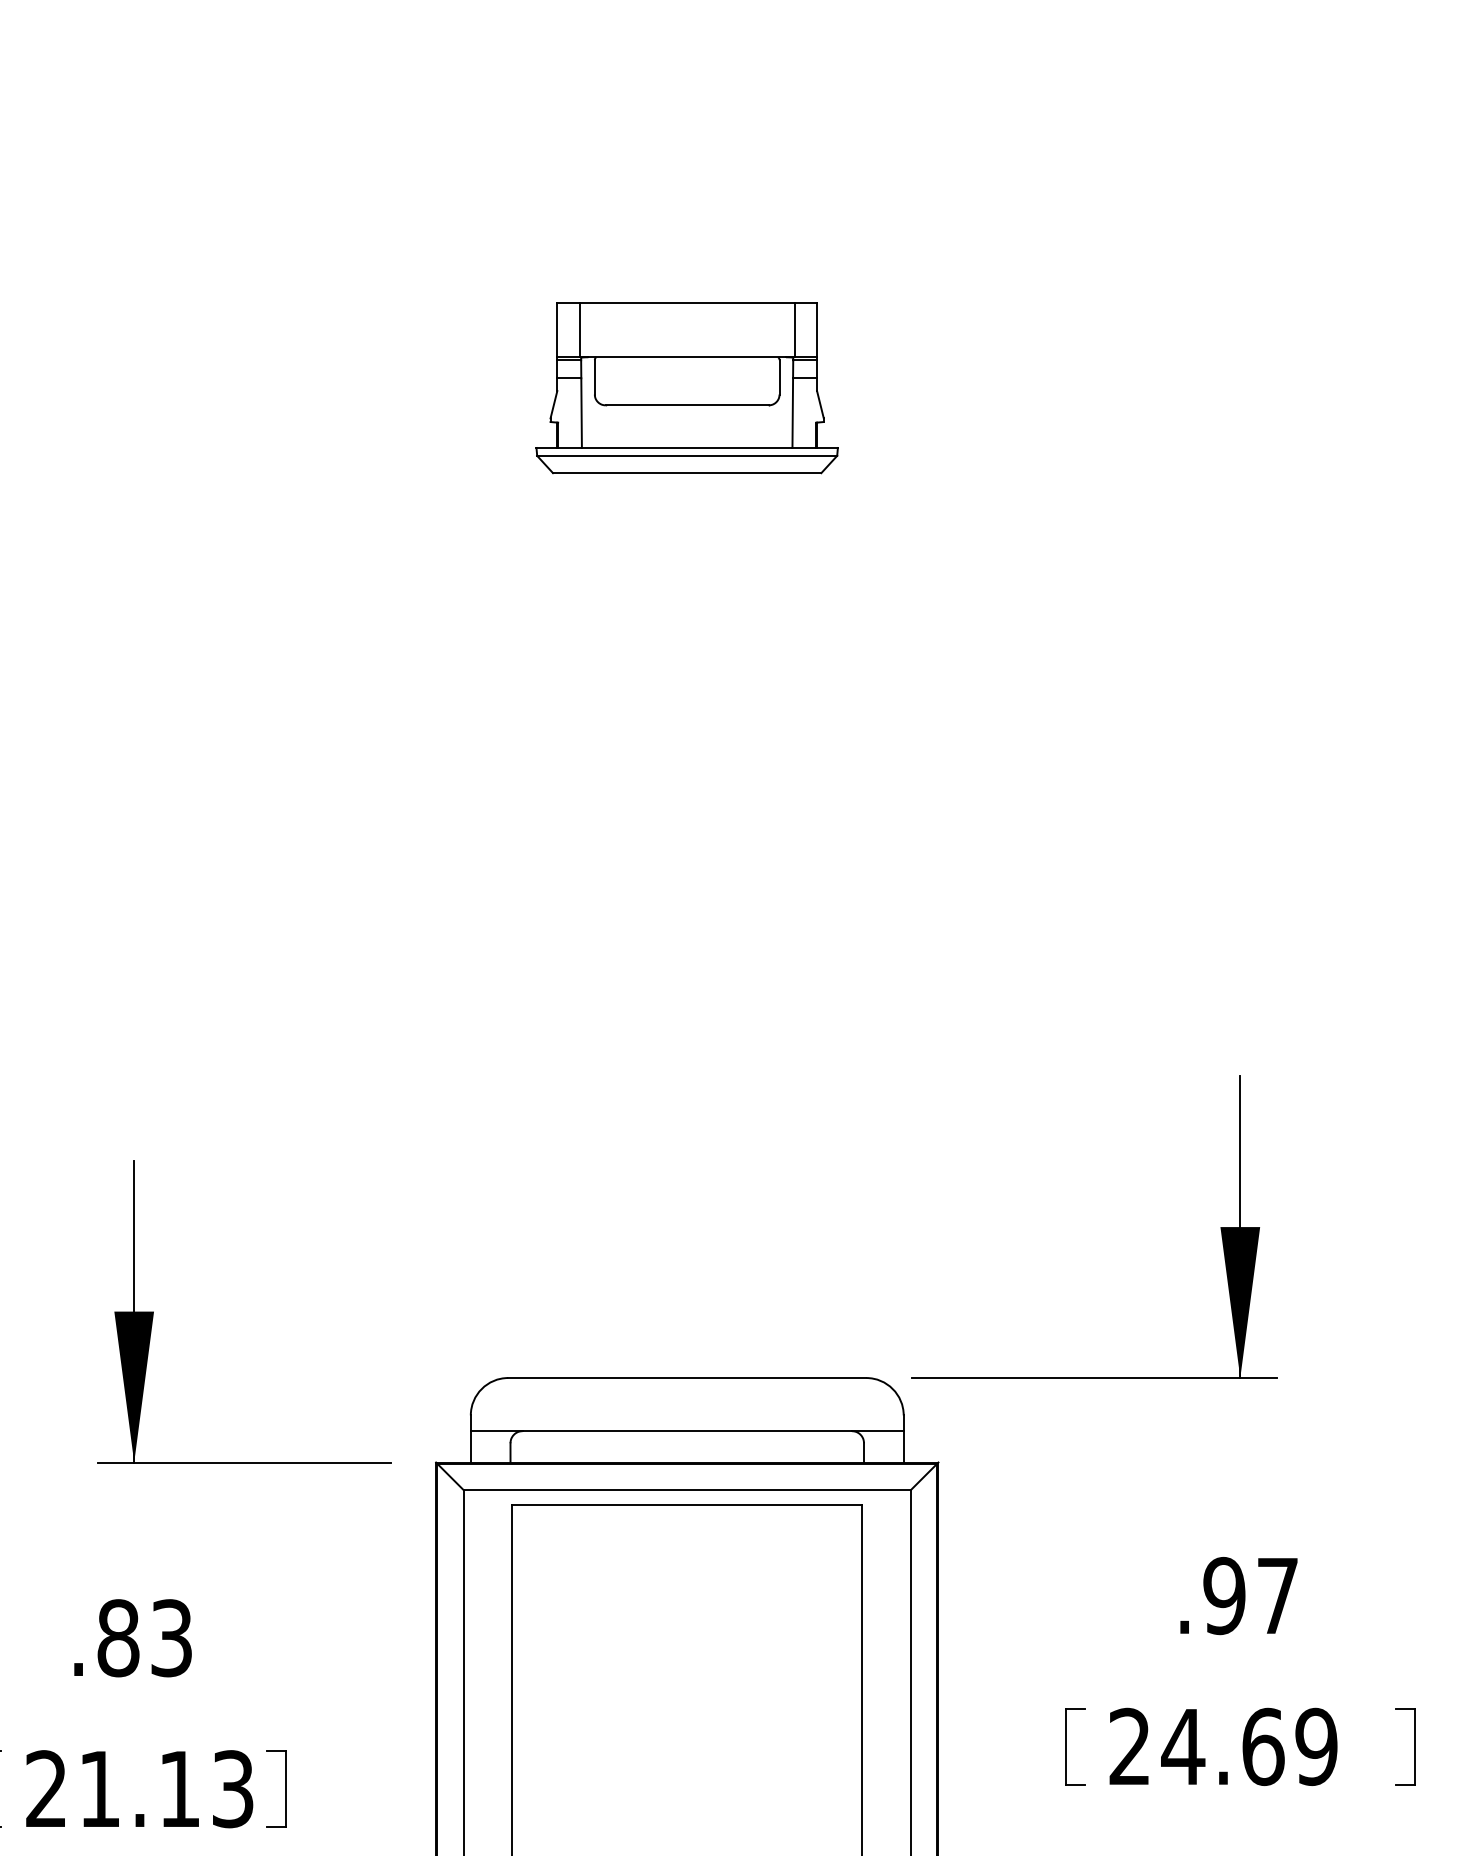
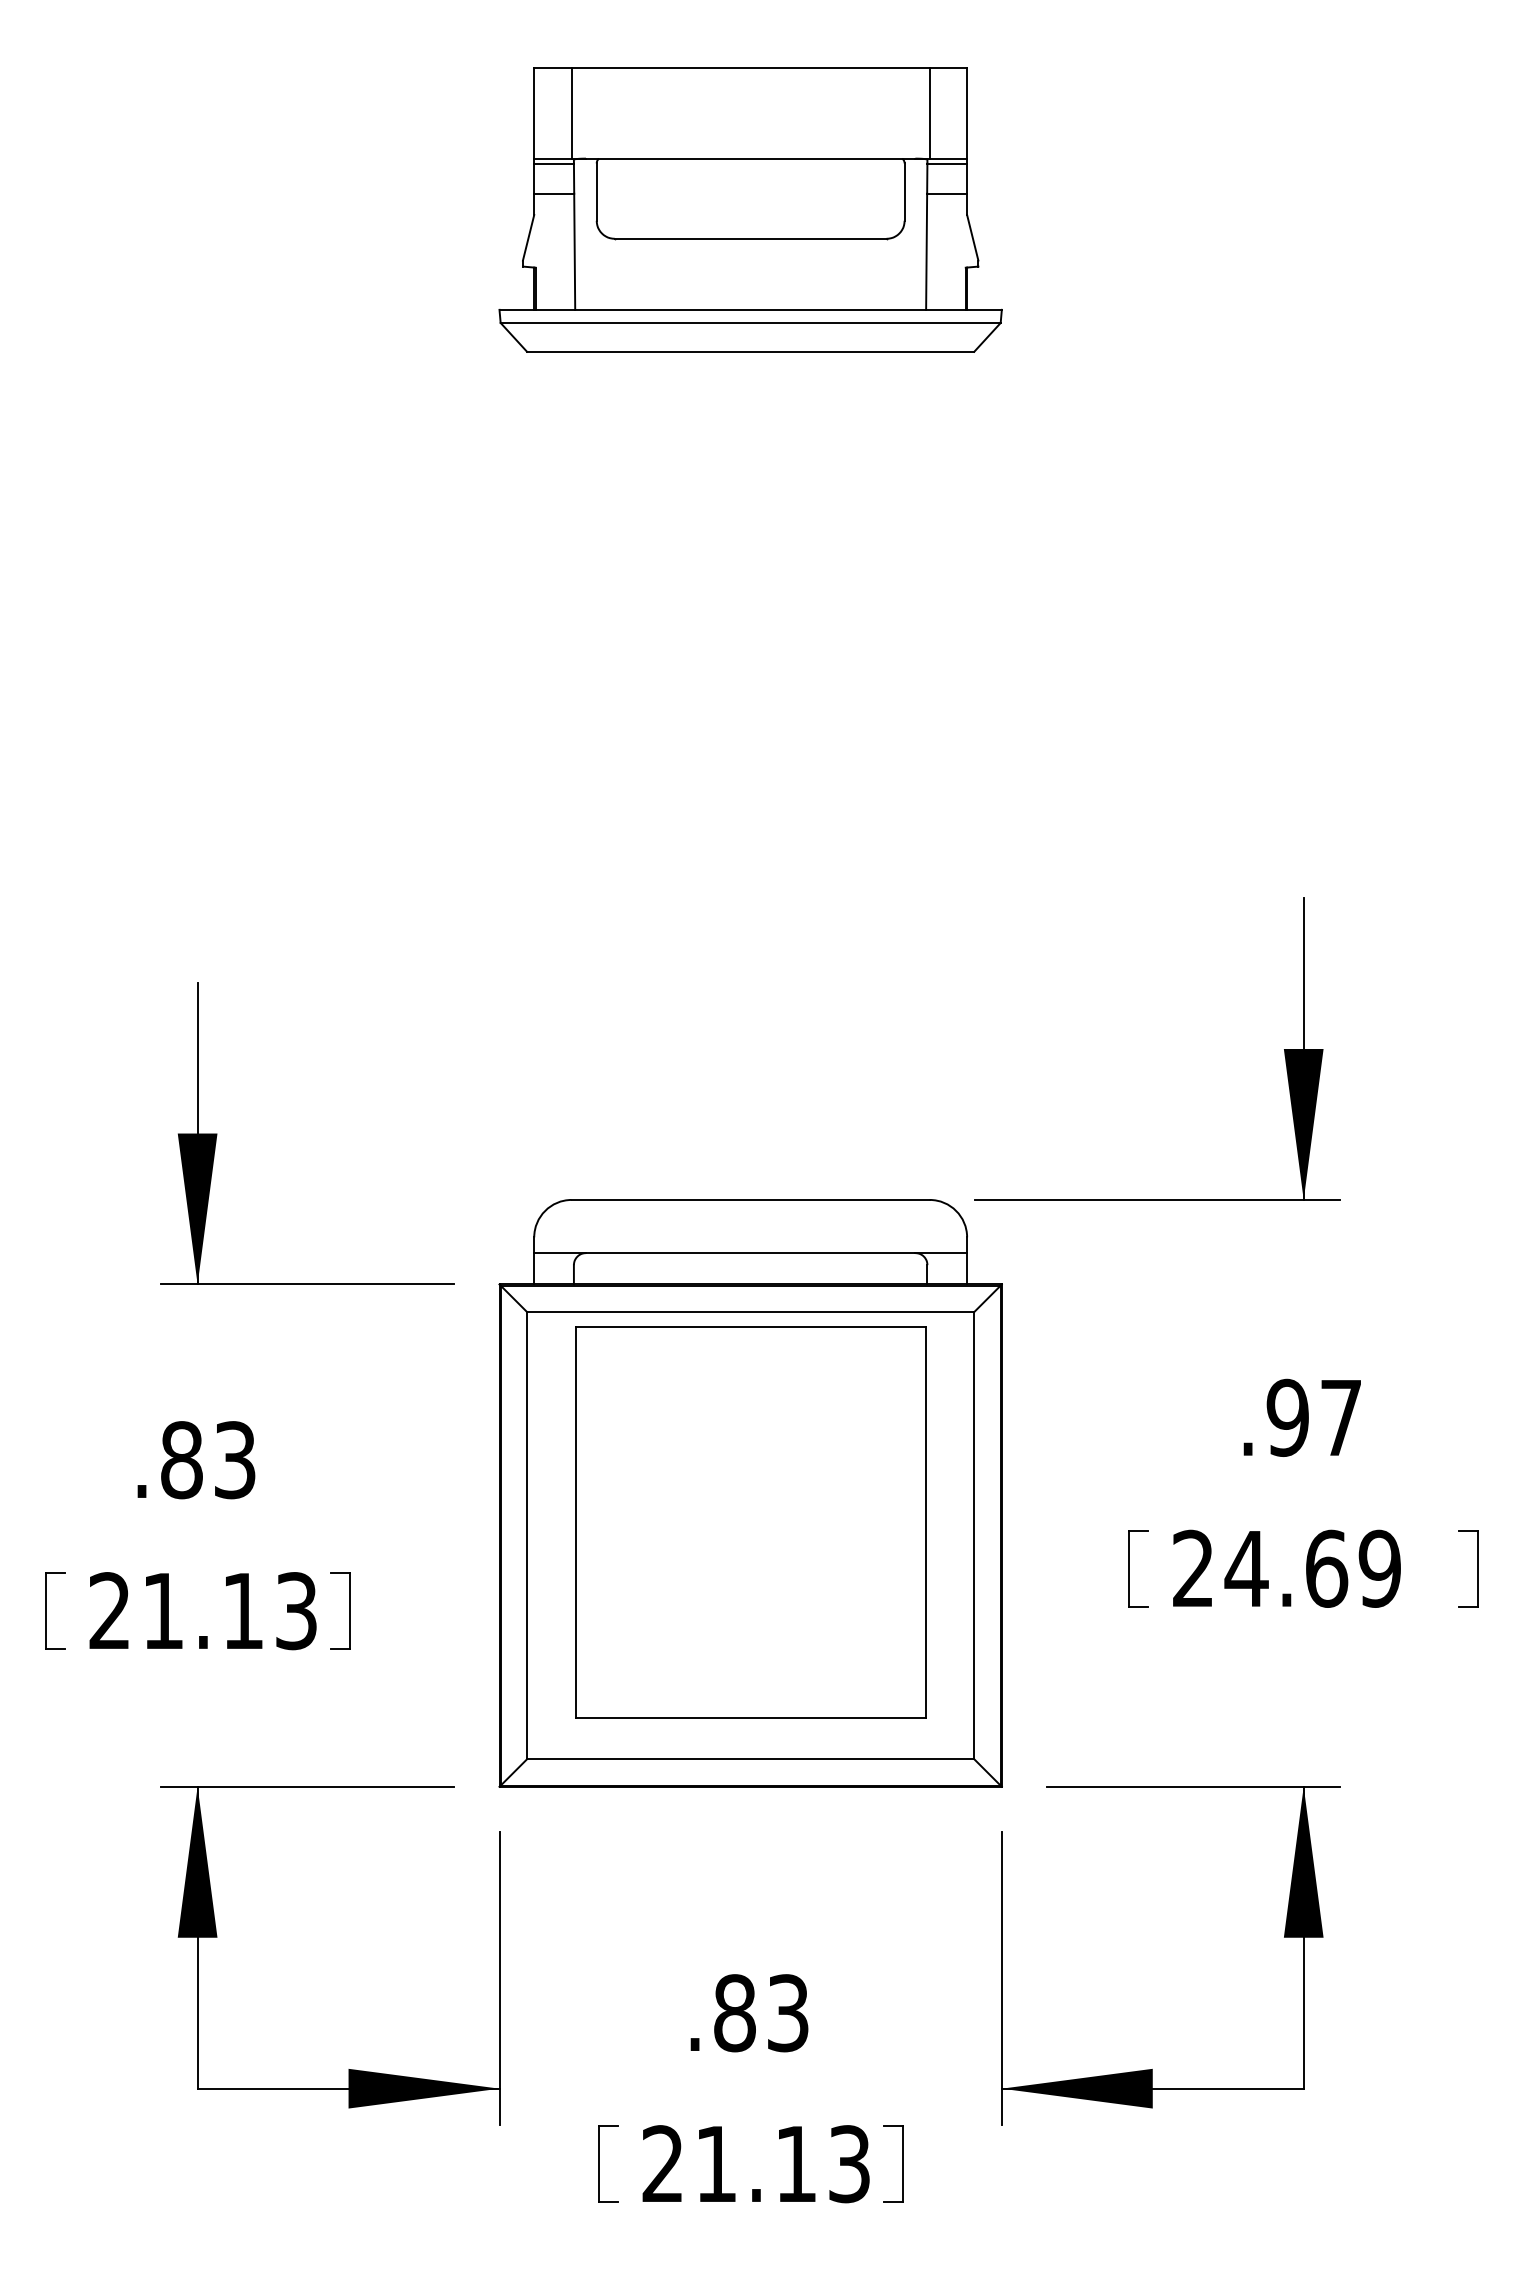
part: (687, 387) -> (750, 209), size x1.67

